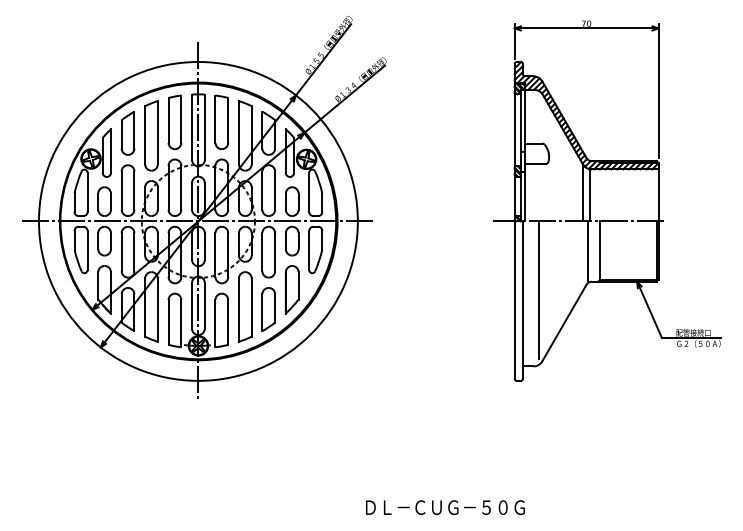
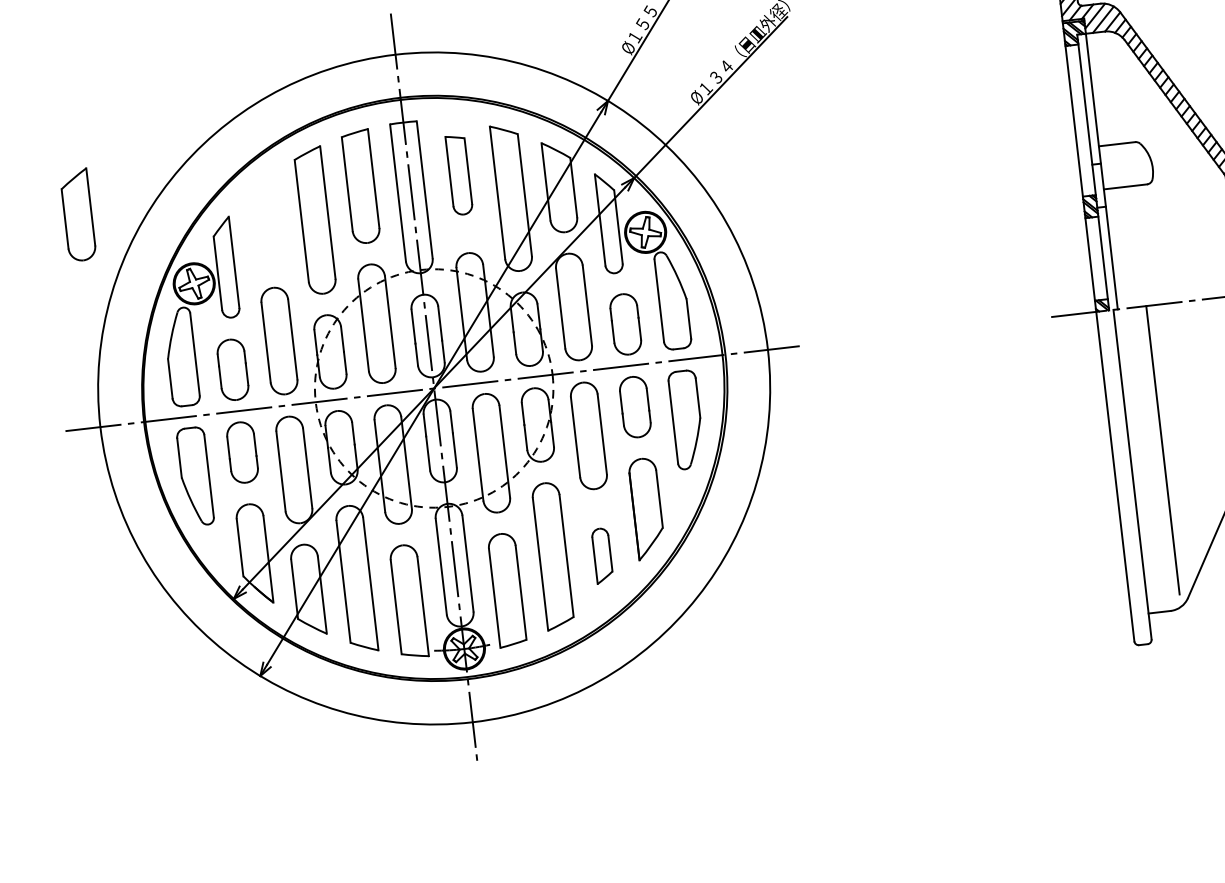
part: (221, 121) -> (458, 173), size x0.7
part: (127, 133) -> (77, 215), moved
part: (268, 309) -> (602, 555), size x0.6

